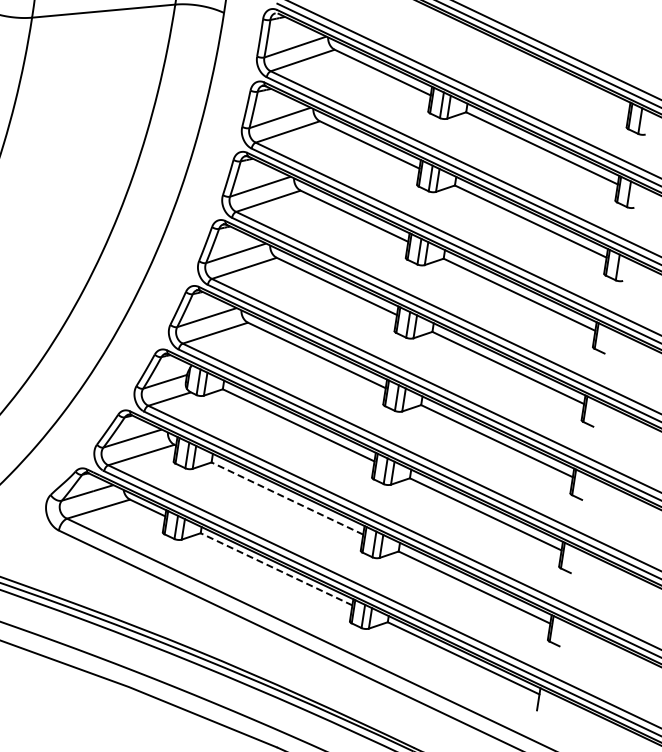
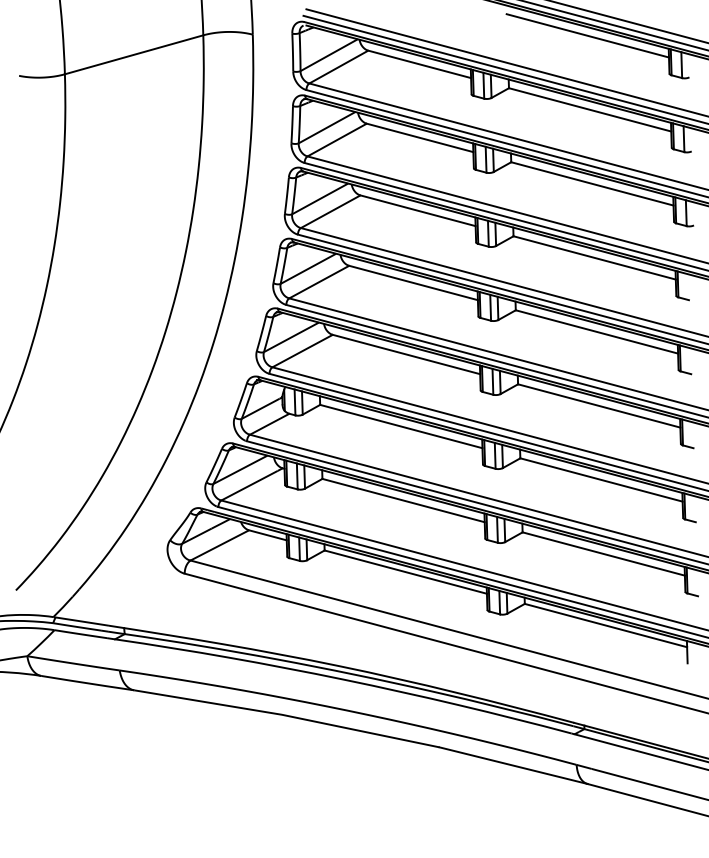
line: (553, 74) -> (587, 35), added
line: (287, 498) -> (403, 500), dashed -> solid
line: (276, 569) -> (405, 572), dashed -> solid

